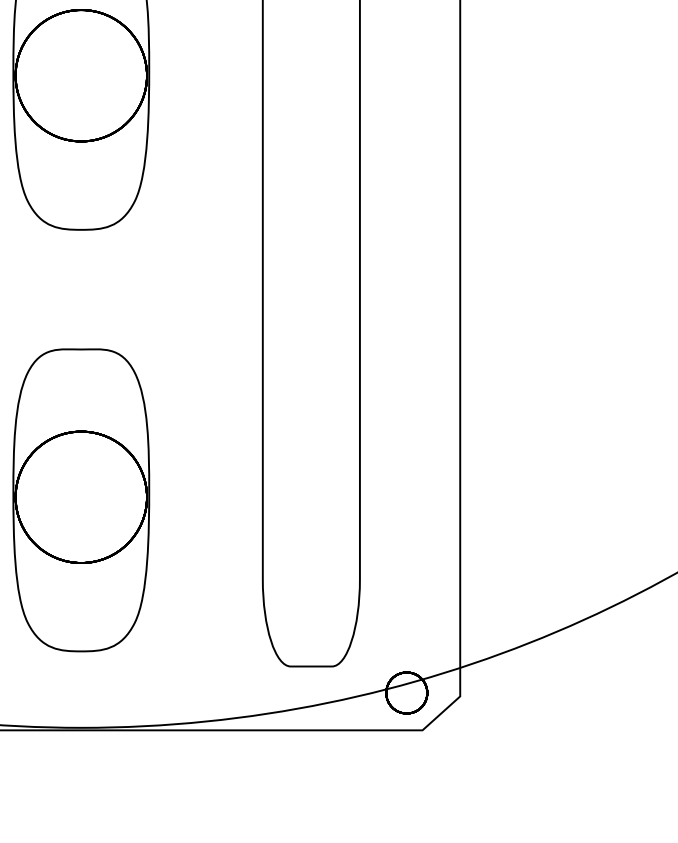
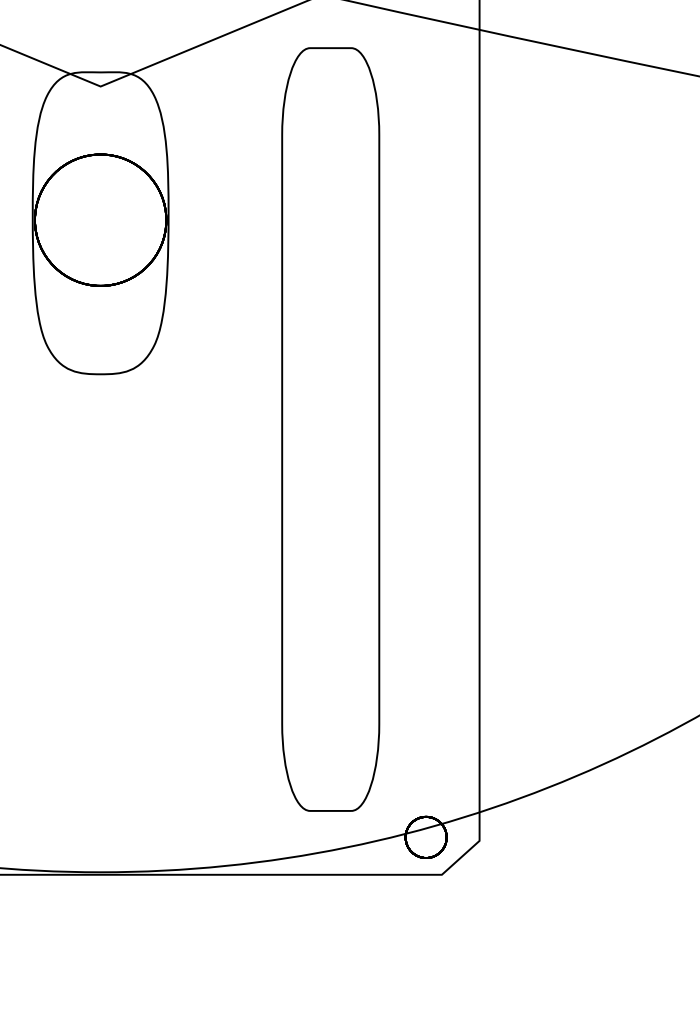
part: (81, 500) -> (100, 644), removed

